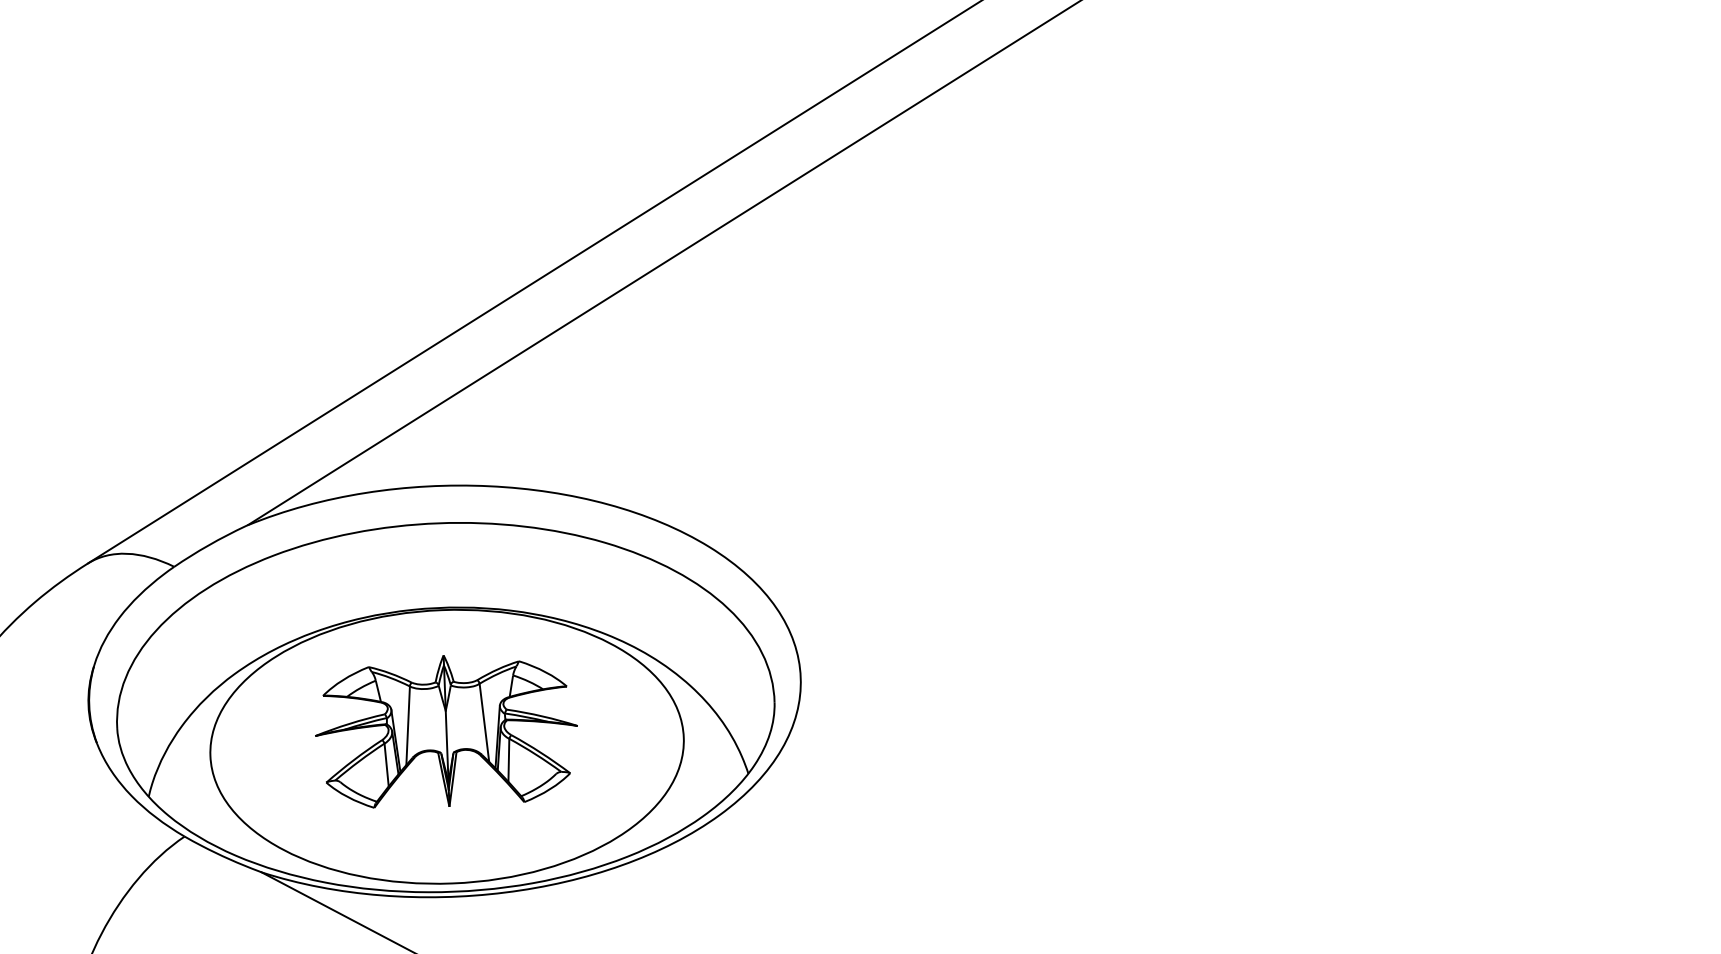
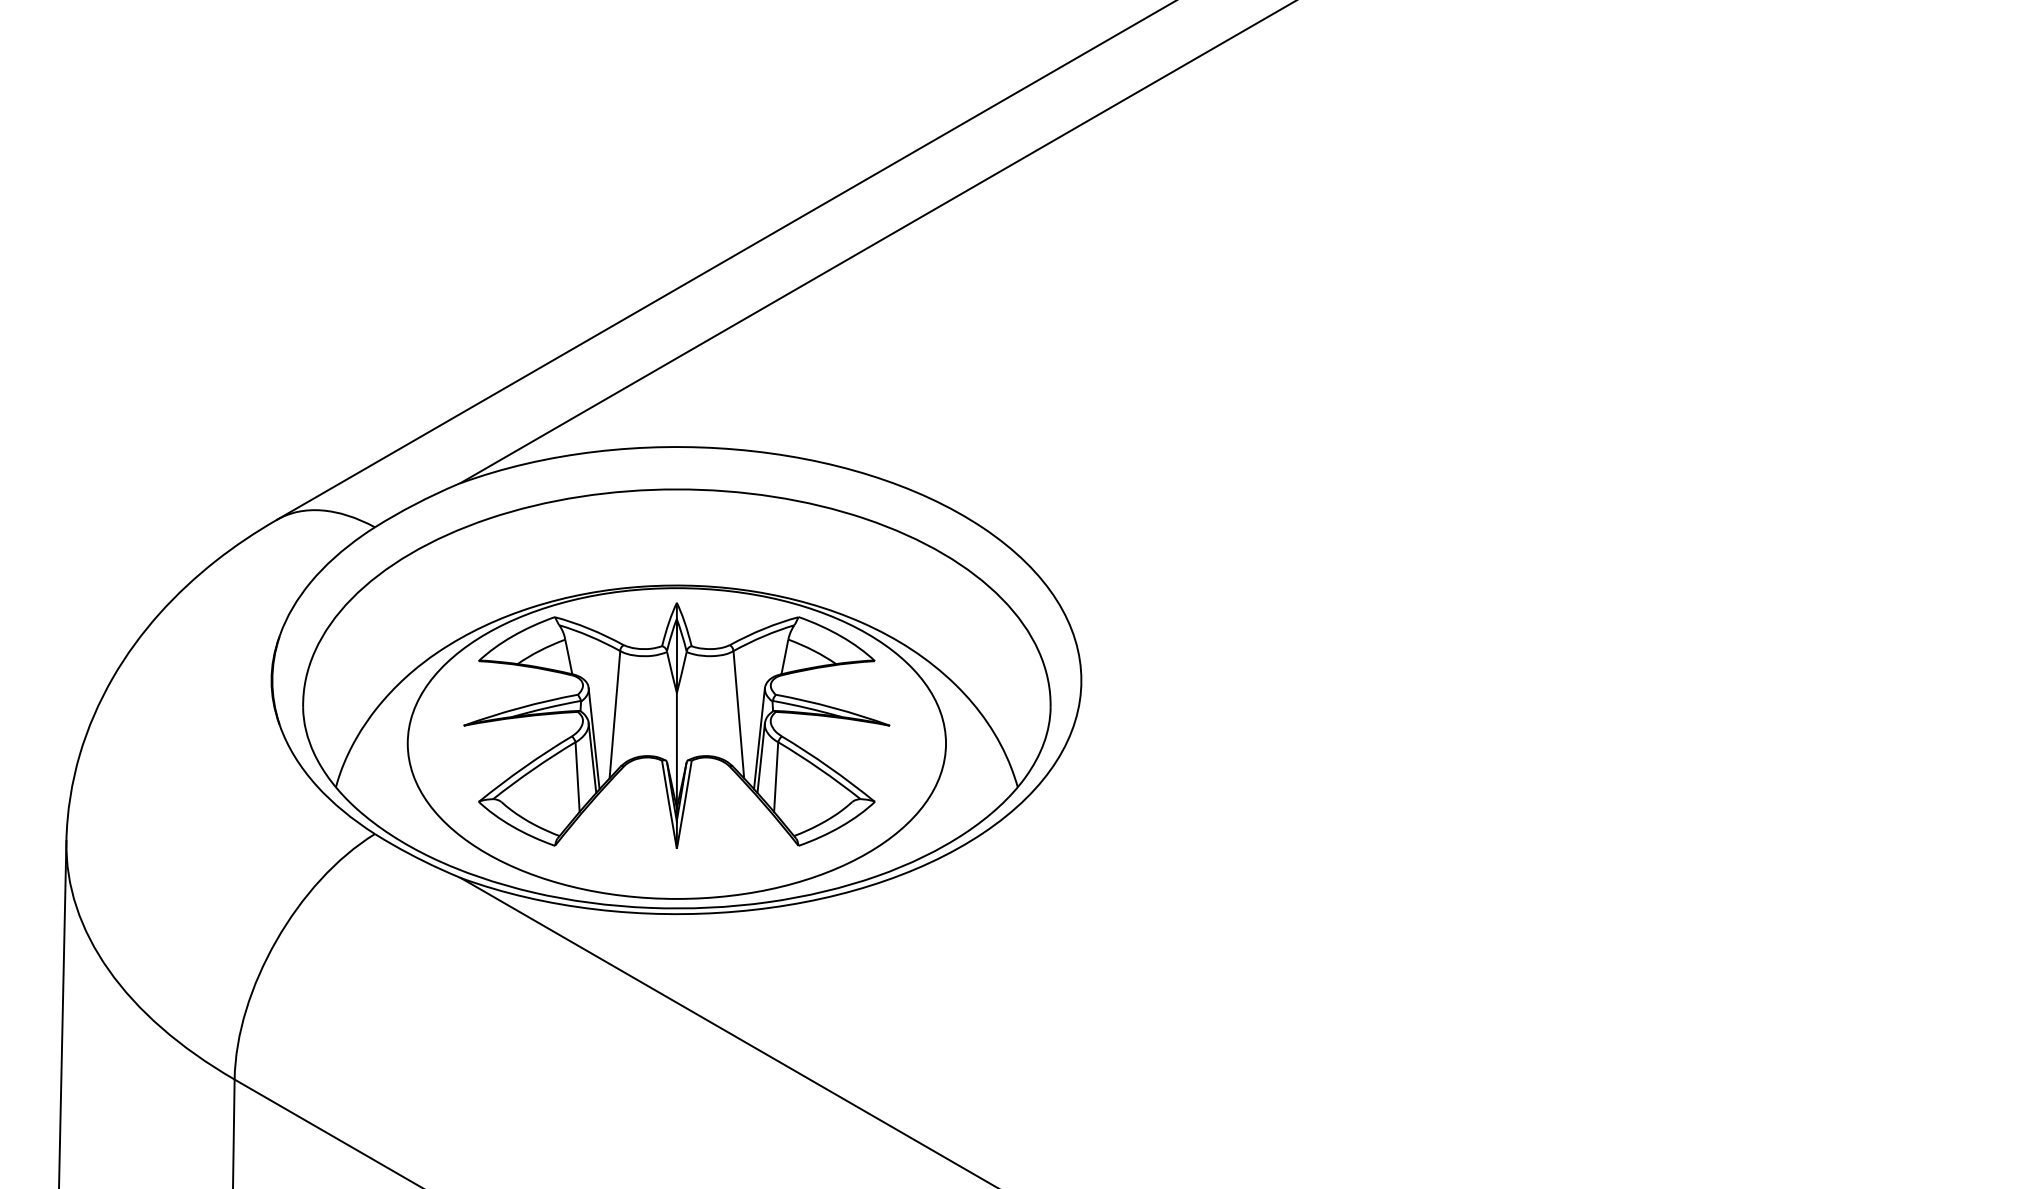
part: (446, 730) -> (676, 725), size x1.43

